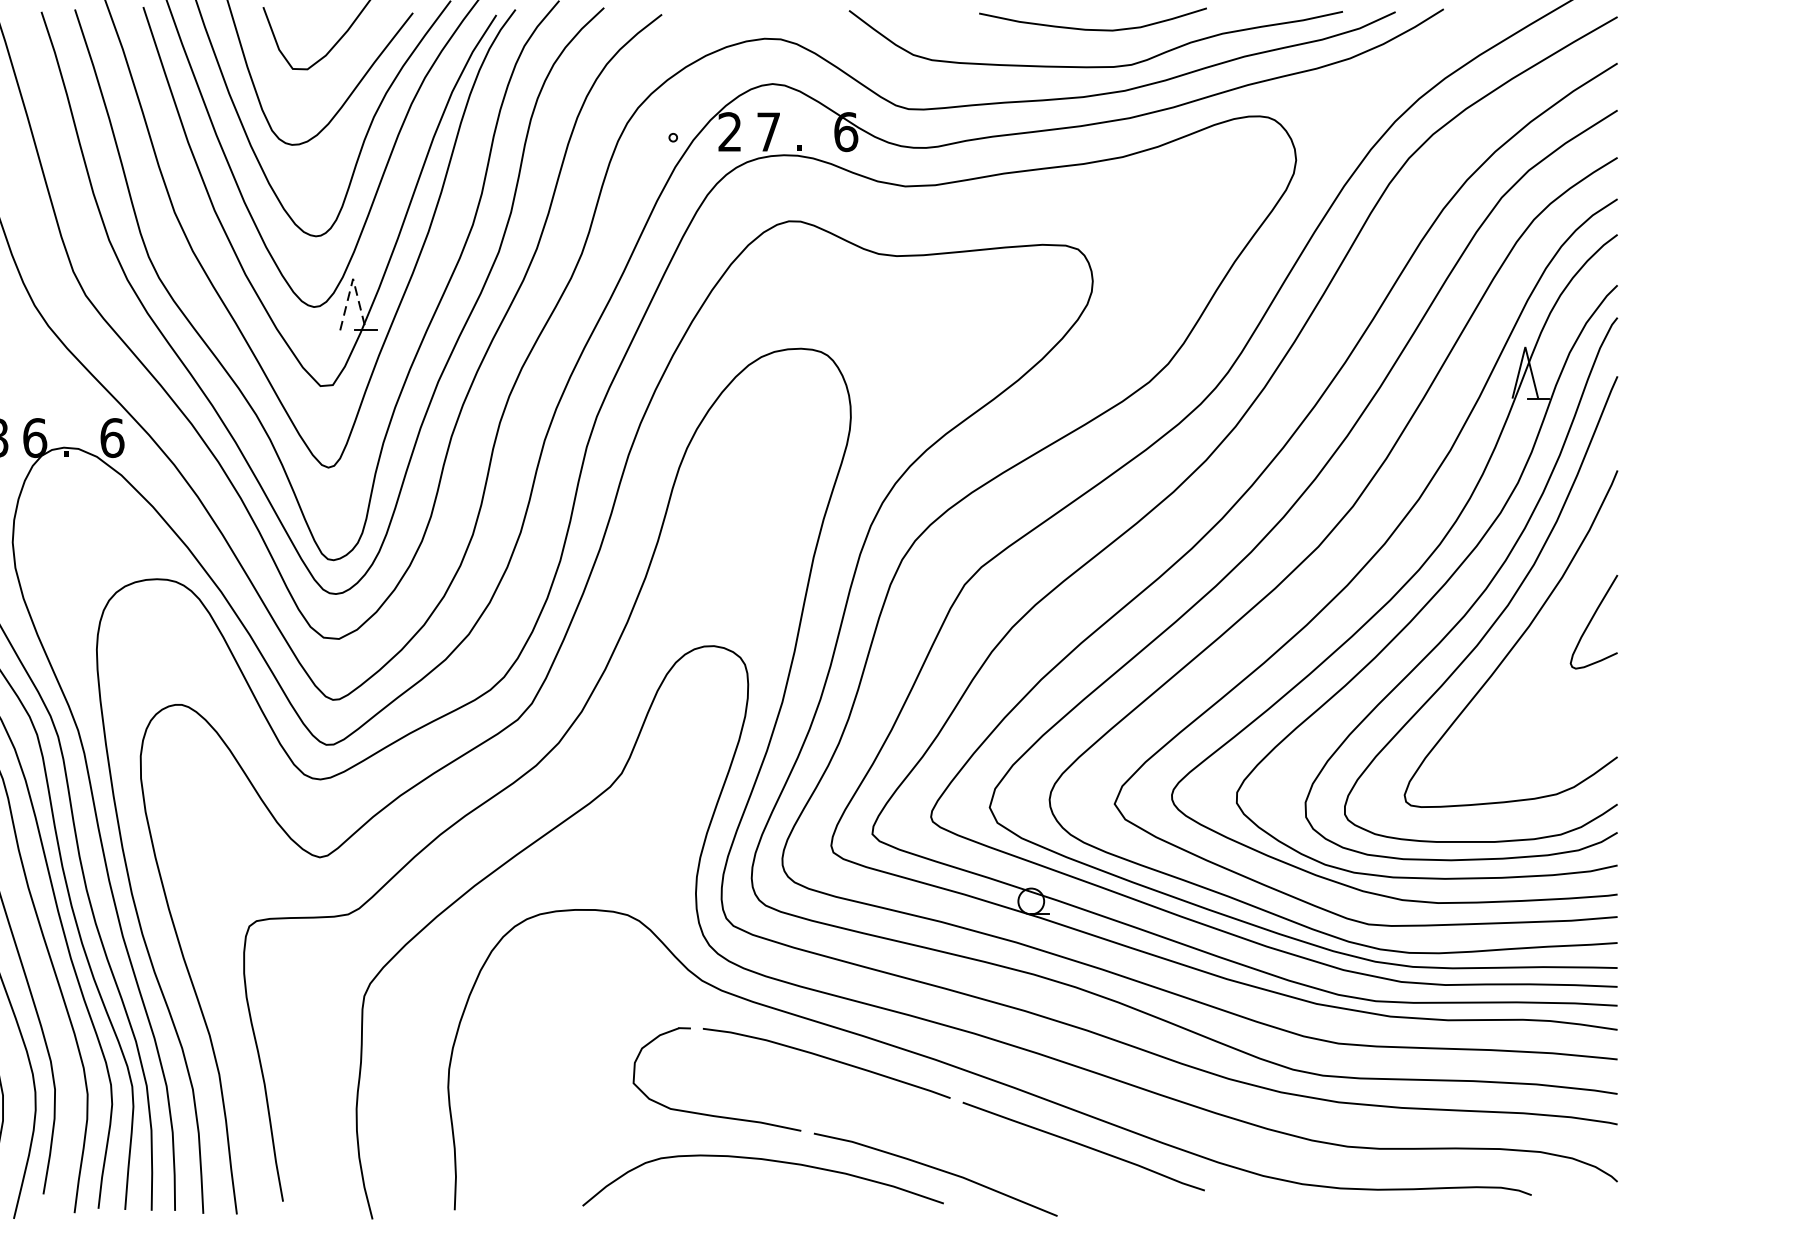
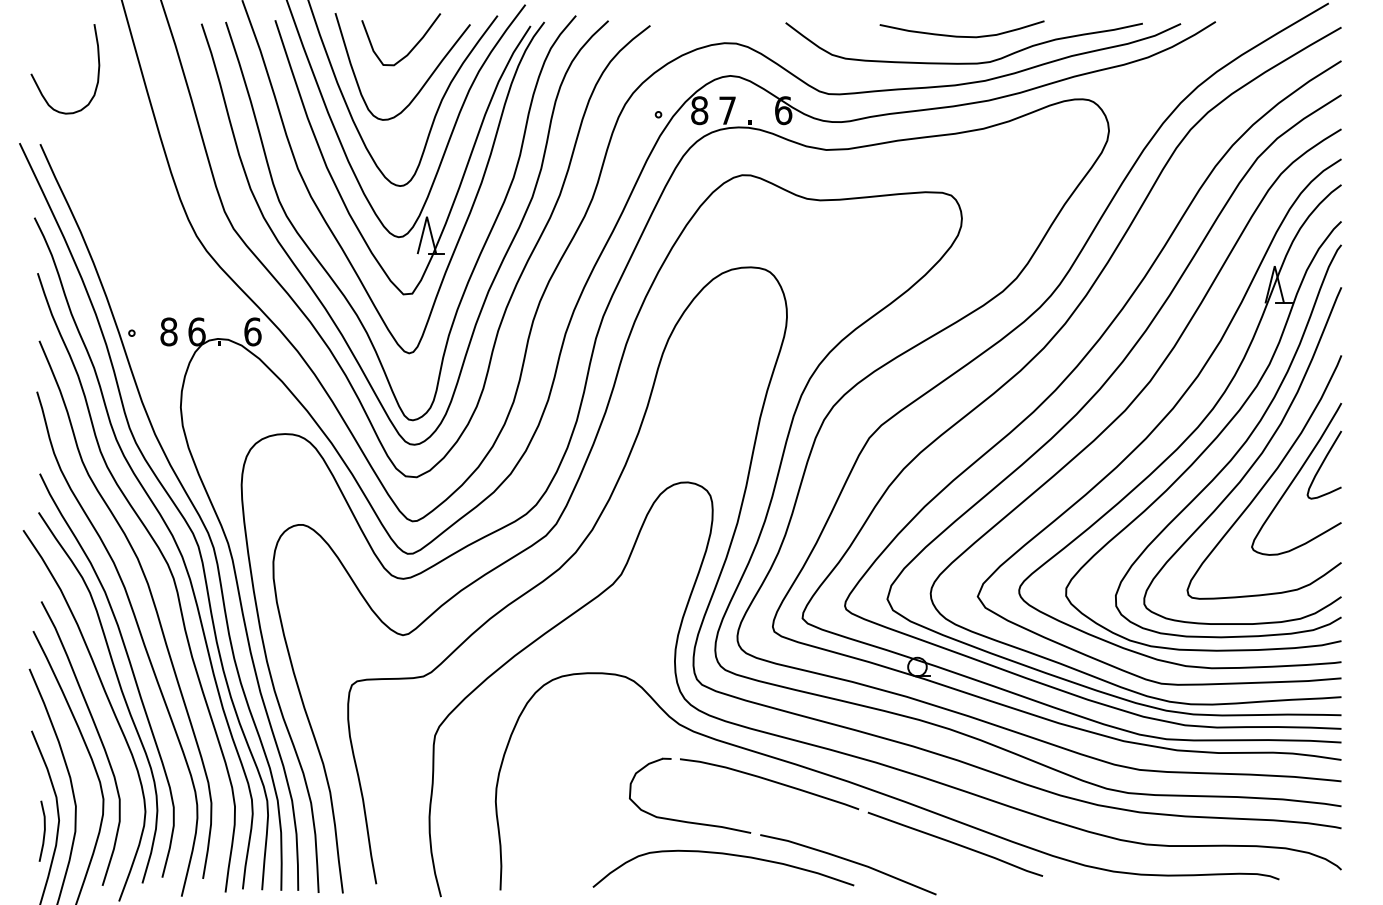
text: (729, 131) -> (699, 110), 2 -> 8
line: (352, 278) -> (426, 216), dashed -> solid
curve: (1555, 639) -> (1296, 477), added

